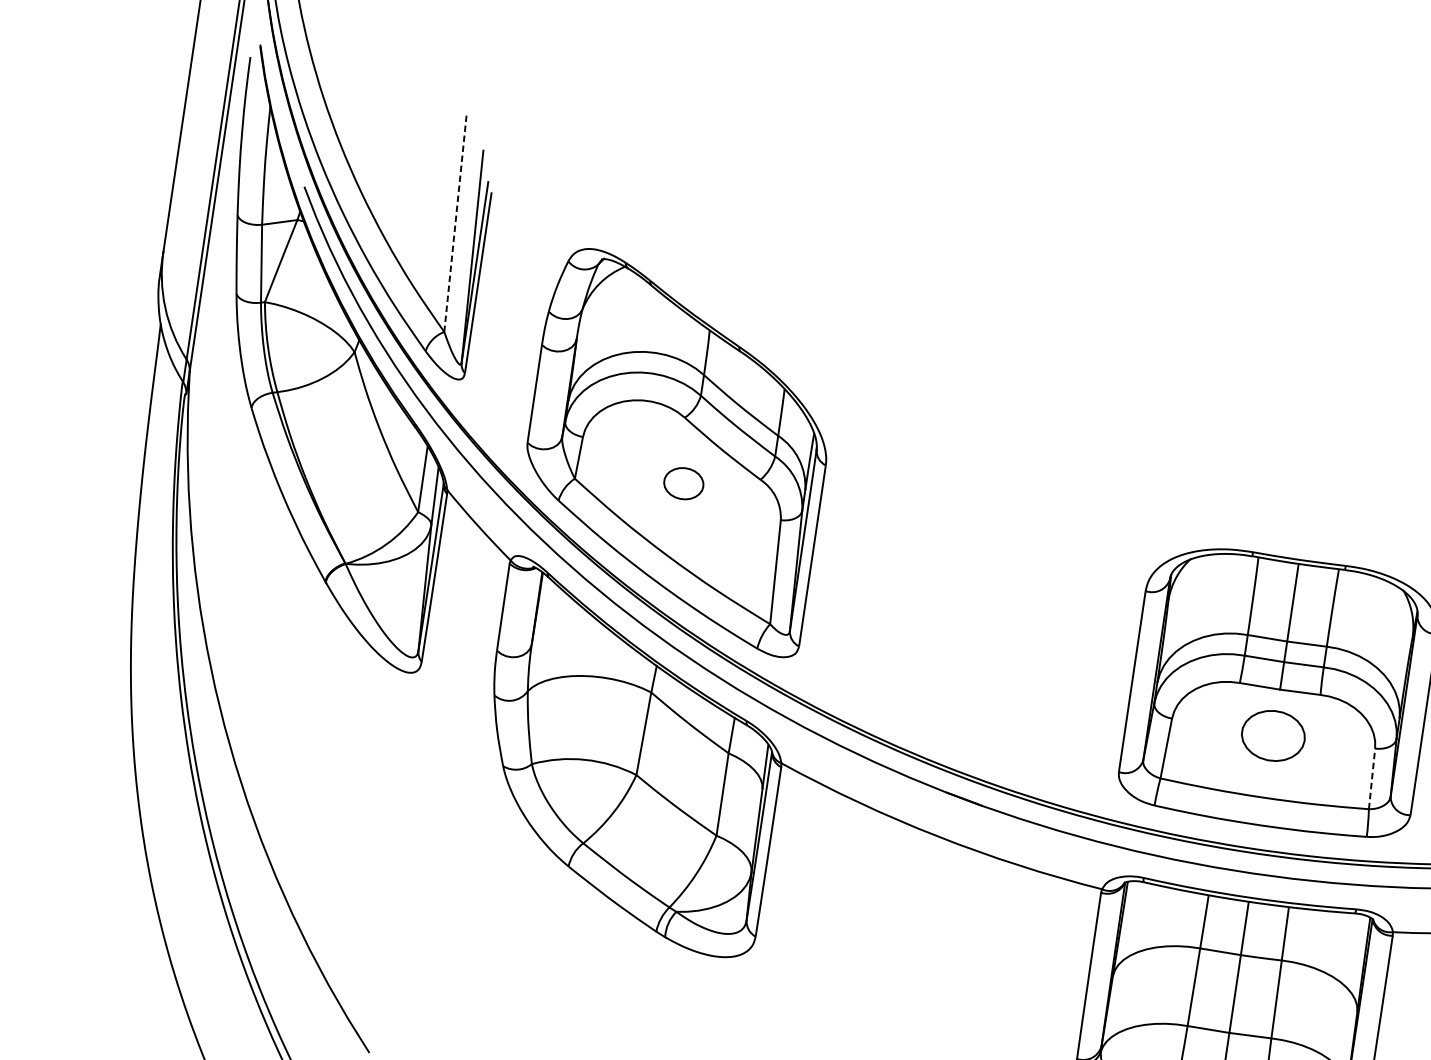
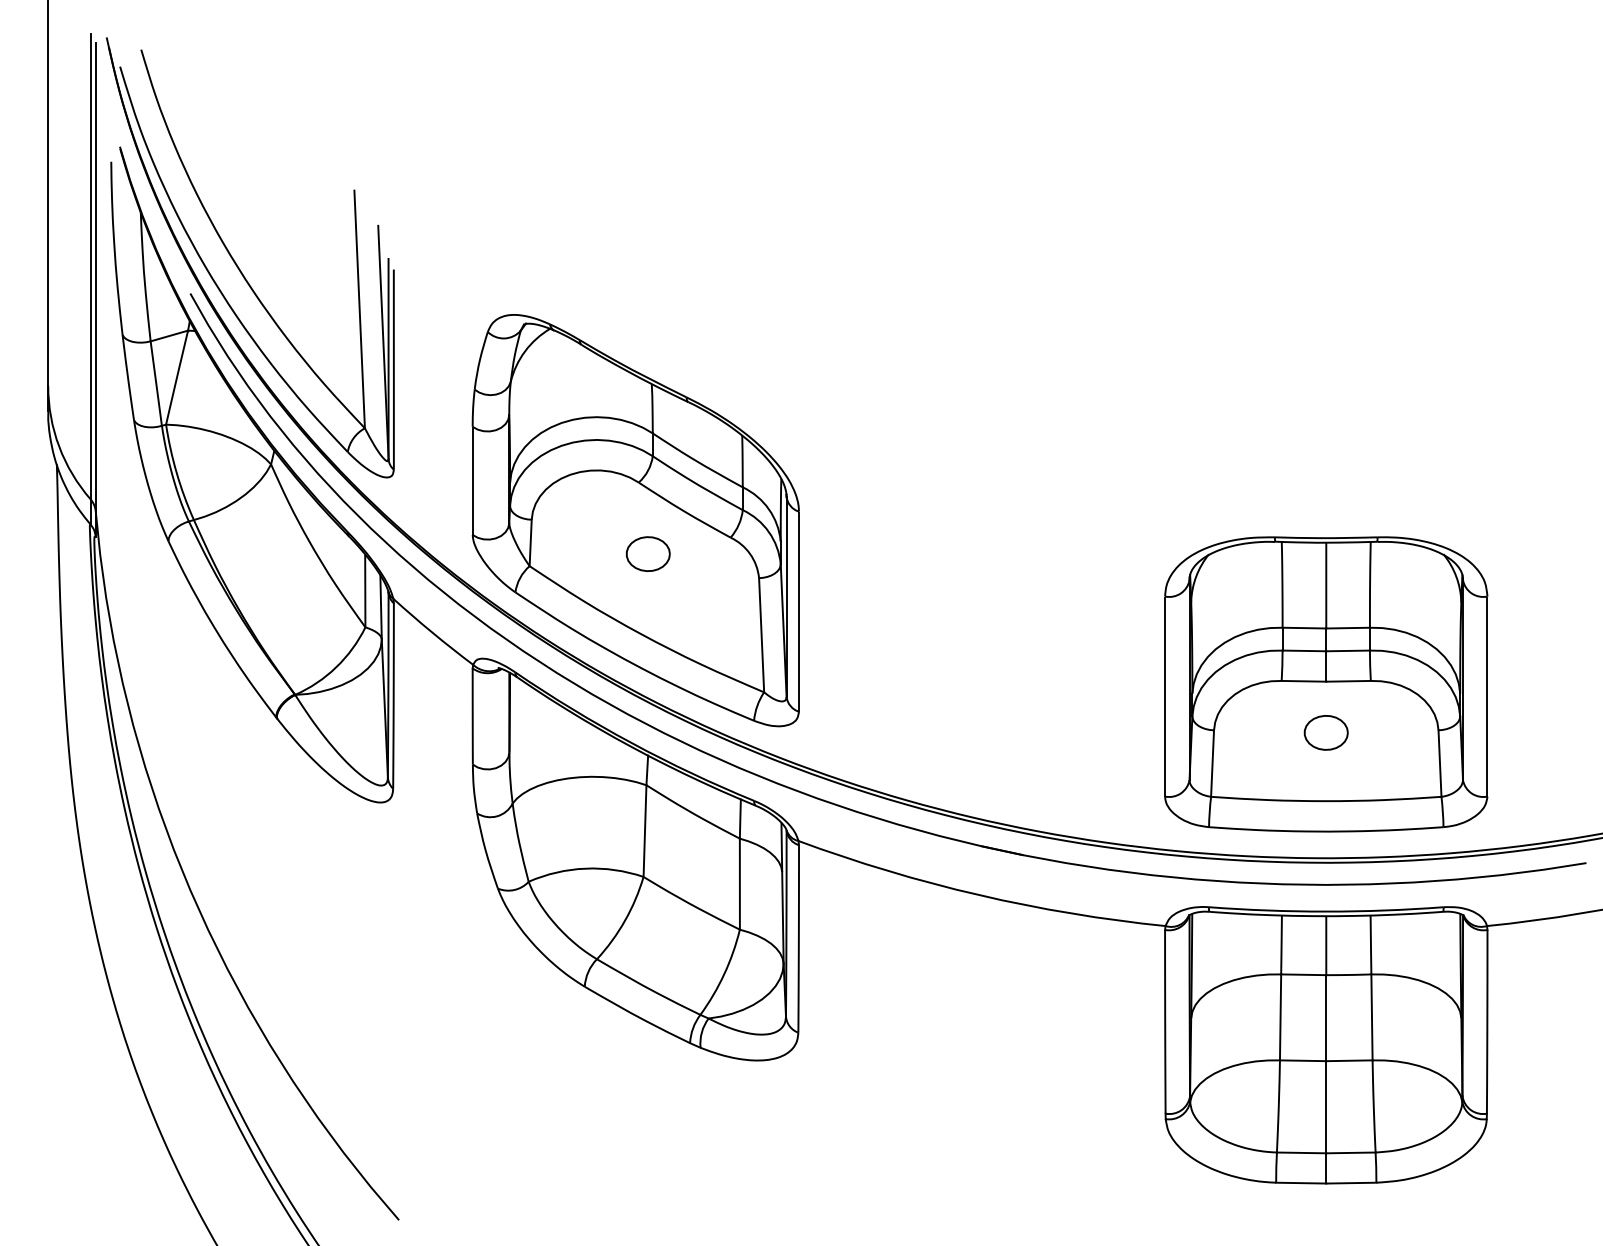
line: (455, 223) -> (359, 309), dashed -> solid
part: (1272, 735) -> (1325, 732), size x0.62
line: (1371, 778) -> (1439, 763), dashed -> solid

